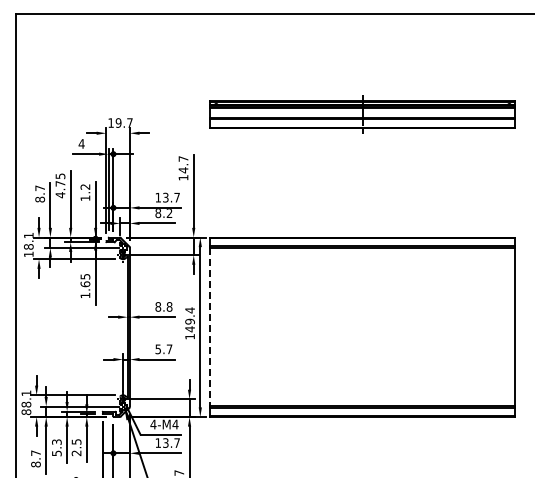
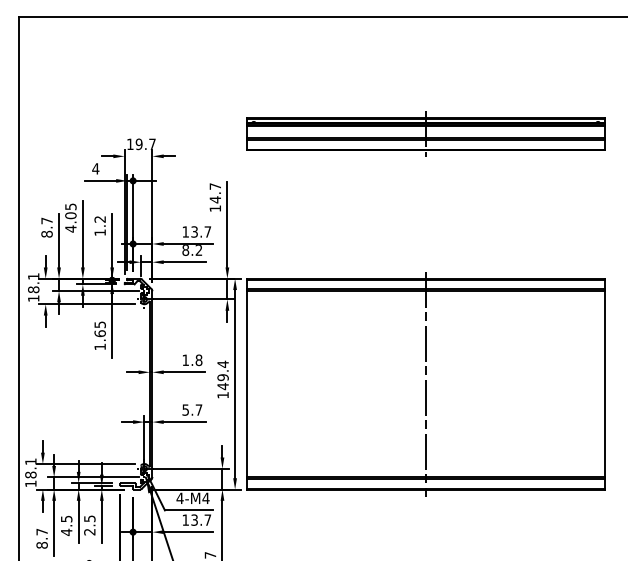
text: (60, 183) -> (70, 215), 4.75 -> 4.05
text: (158, 306) -> (186, 359), 8.8 -> 1.8
line: (210, 327) -> (247, 384), dashed -> solid
line: (362, 327) -> (425, 384), added
text: (26, 412) -> (30, 484), 88.1 -> 18.1
text: (56, 447) -> (66, 525), 5.3 -> 4.5

